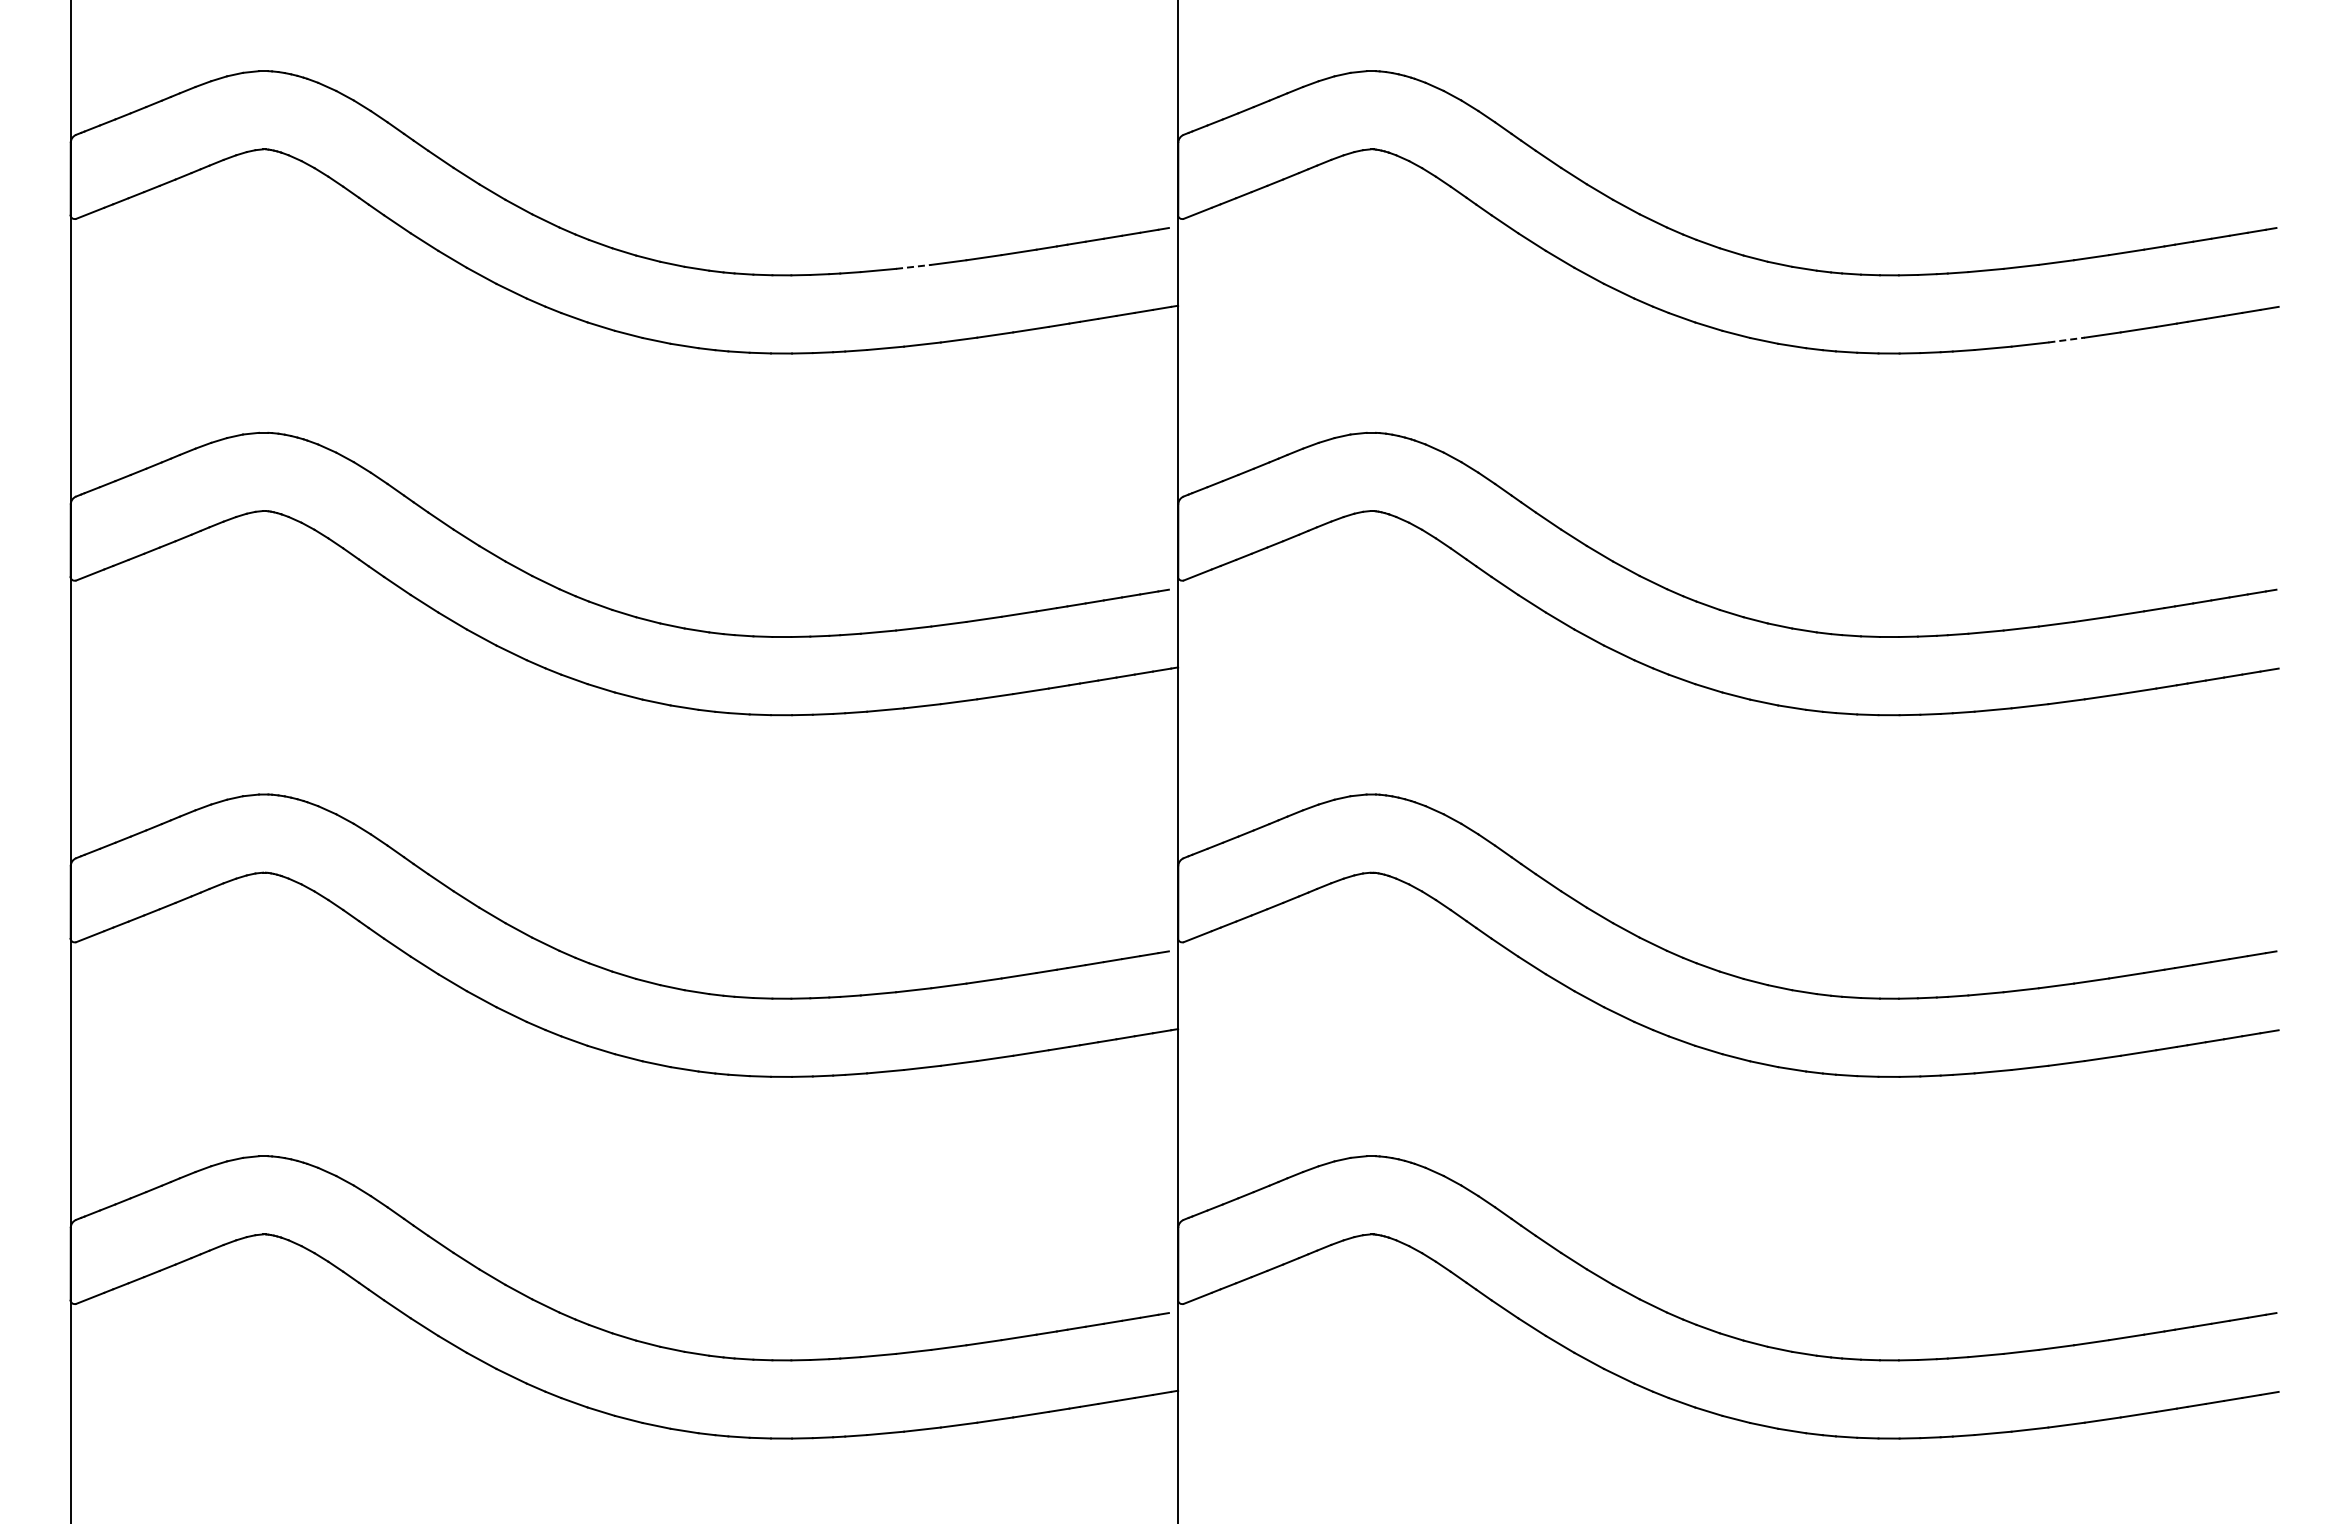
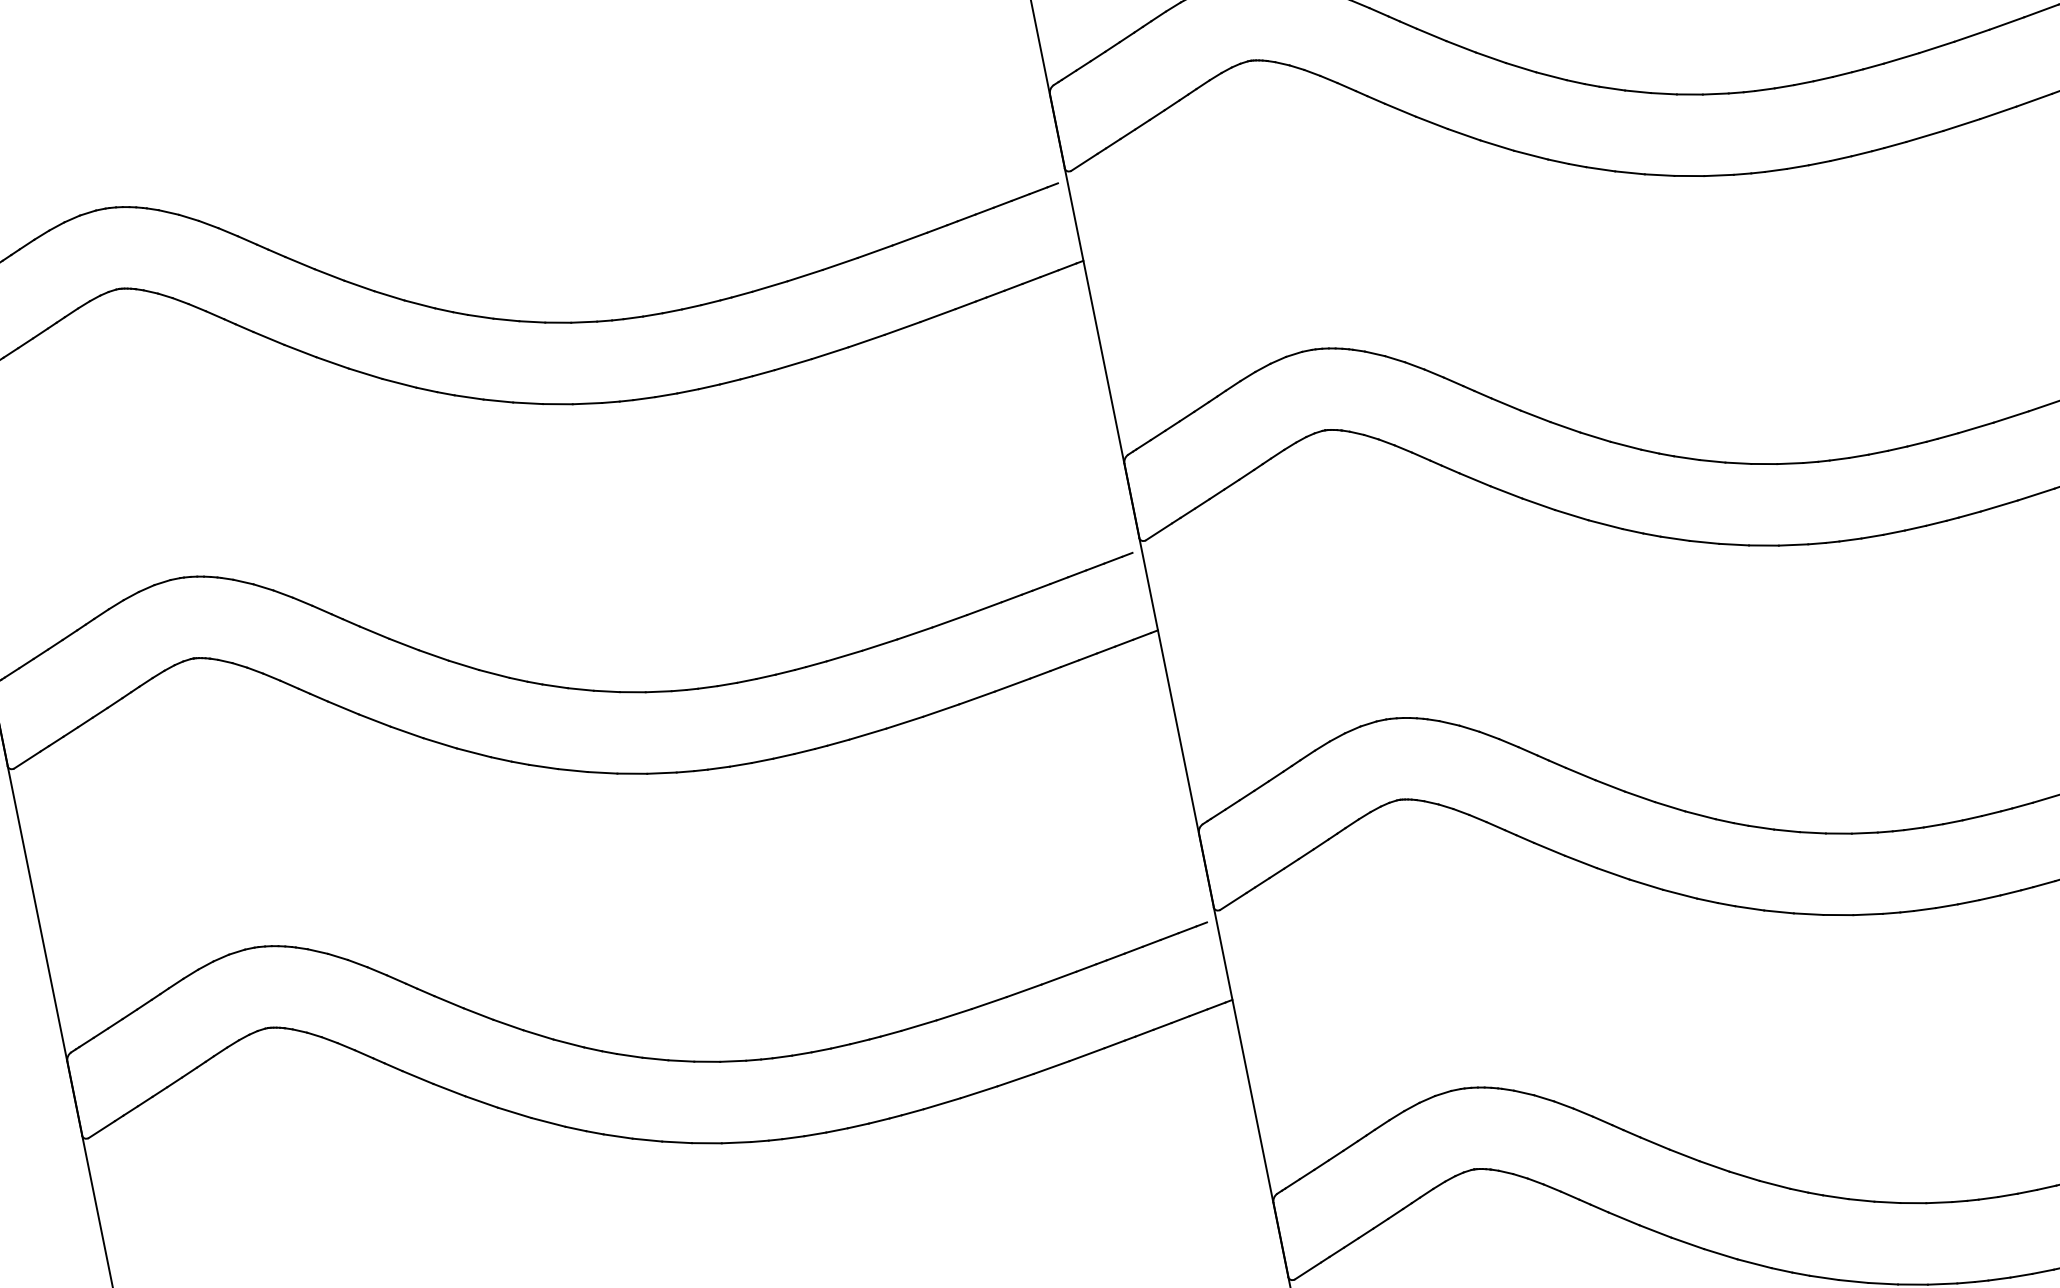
line: (913, 266) -> (804, 275), dashed -> solid
line: (2067, 340) -> (1999, 113), dashed -> solid

